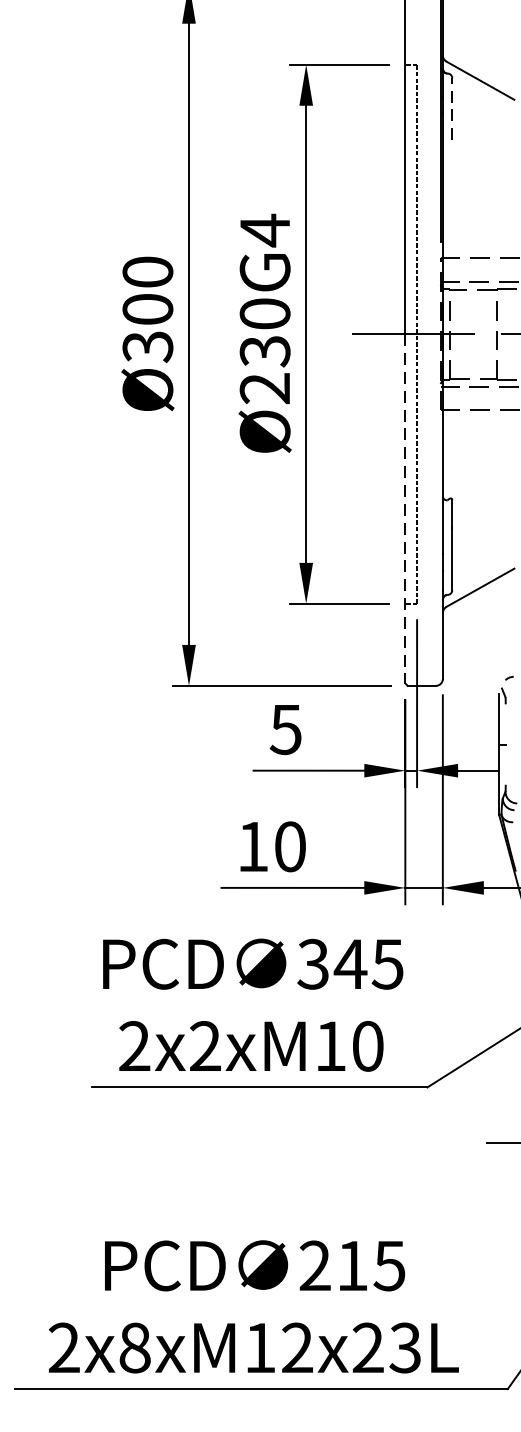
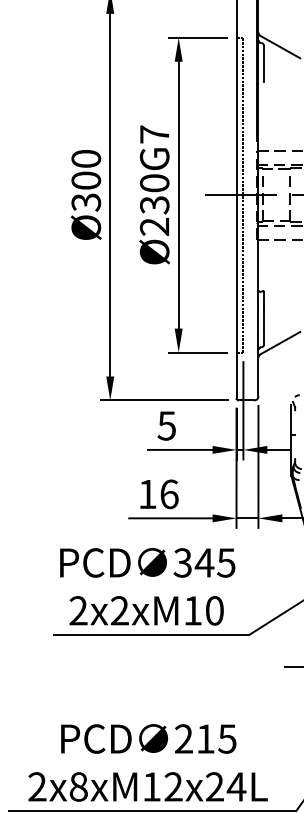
line: (451, 108) -> (263, 63), dashed -> solid
text: (264, 230) -> (154, 134), Ø230G4 -> Ø230G7
line: (405, 509) -> (236, 297), dashed -> solid
text: (290, 847) -> (169, 494), 10 -> 16
text: (405, 1347) -> (236, 786), 2x8xM12x23L -> 2x8xM12x24L

